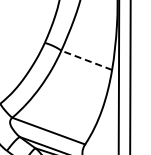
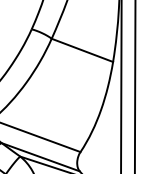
line: (86, 60) -> (82, 50), dashed -> solid

